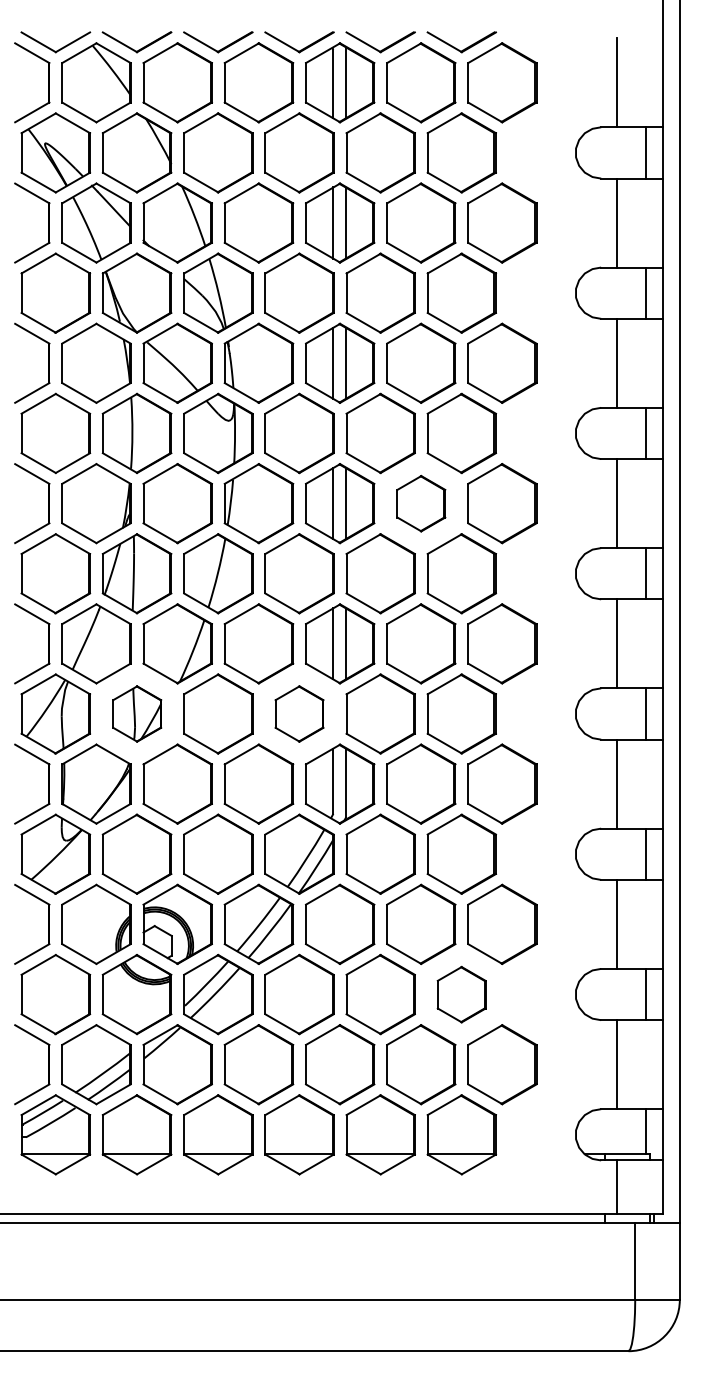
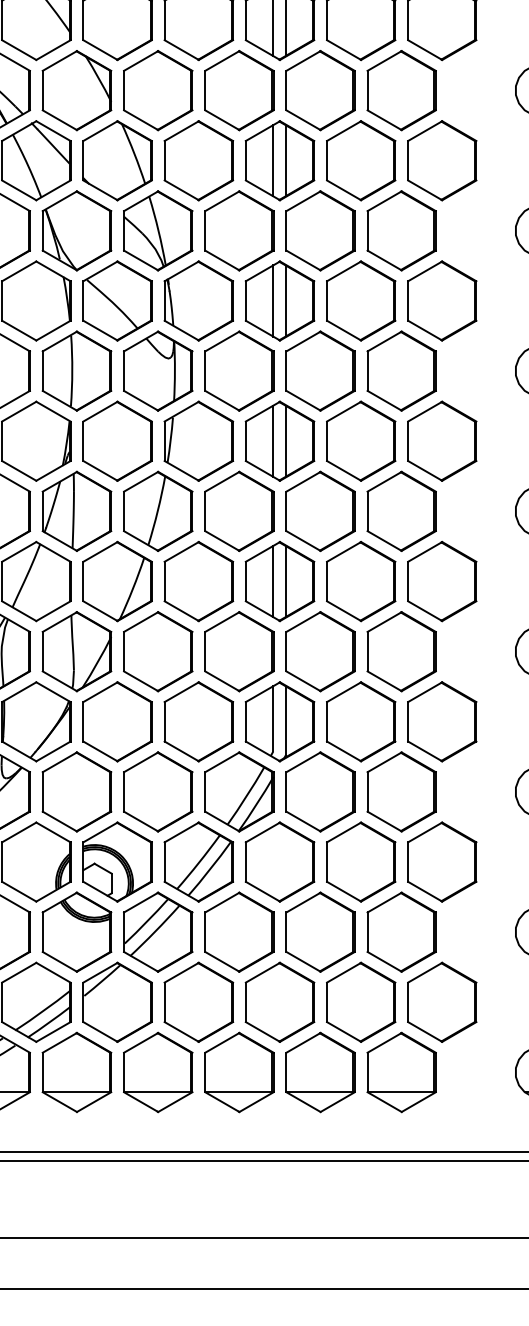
part: (421, 503) -> (361, 441), size x1.43
part: (137, 713) -> (77, 651), size x1.43
part: (299, 713) -> (239, 651), size x1.43
part: (461, 994) -> (401, 932), size x1.43

